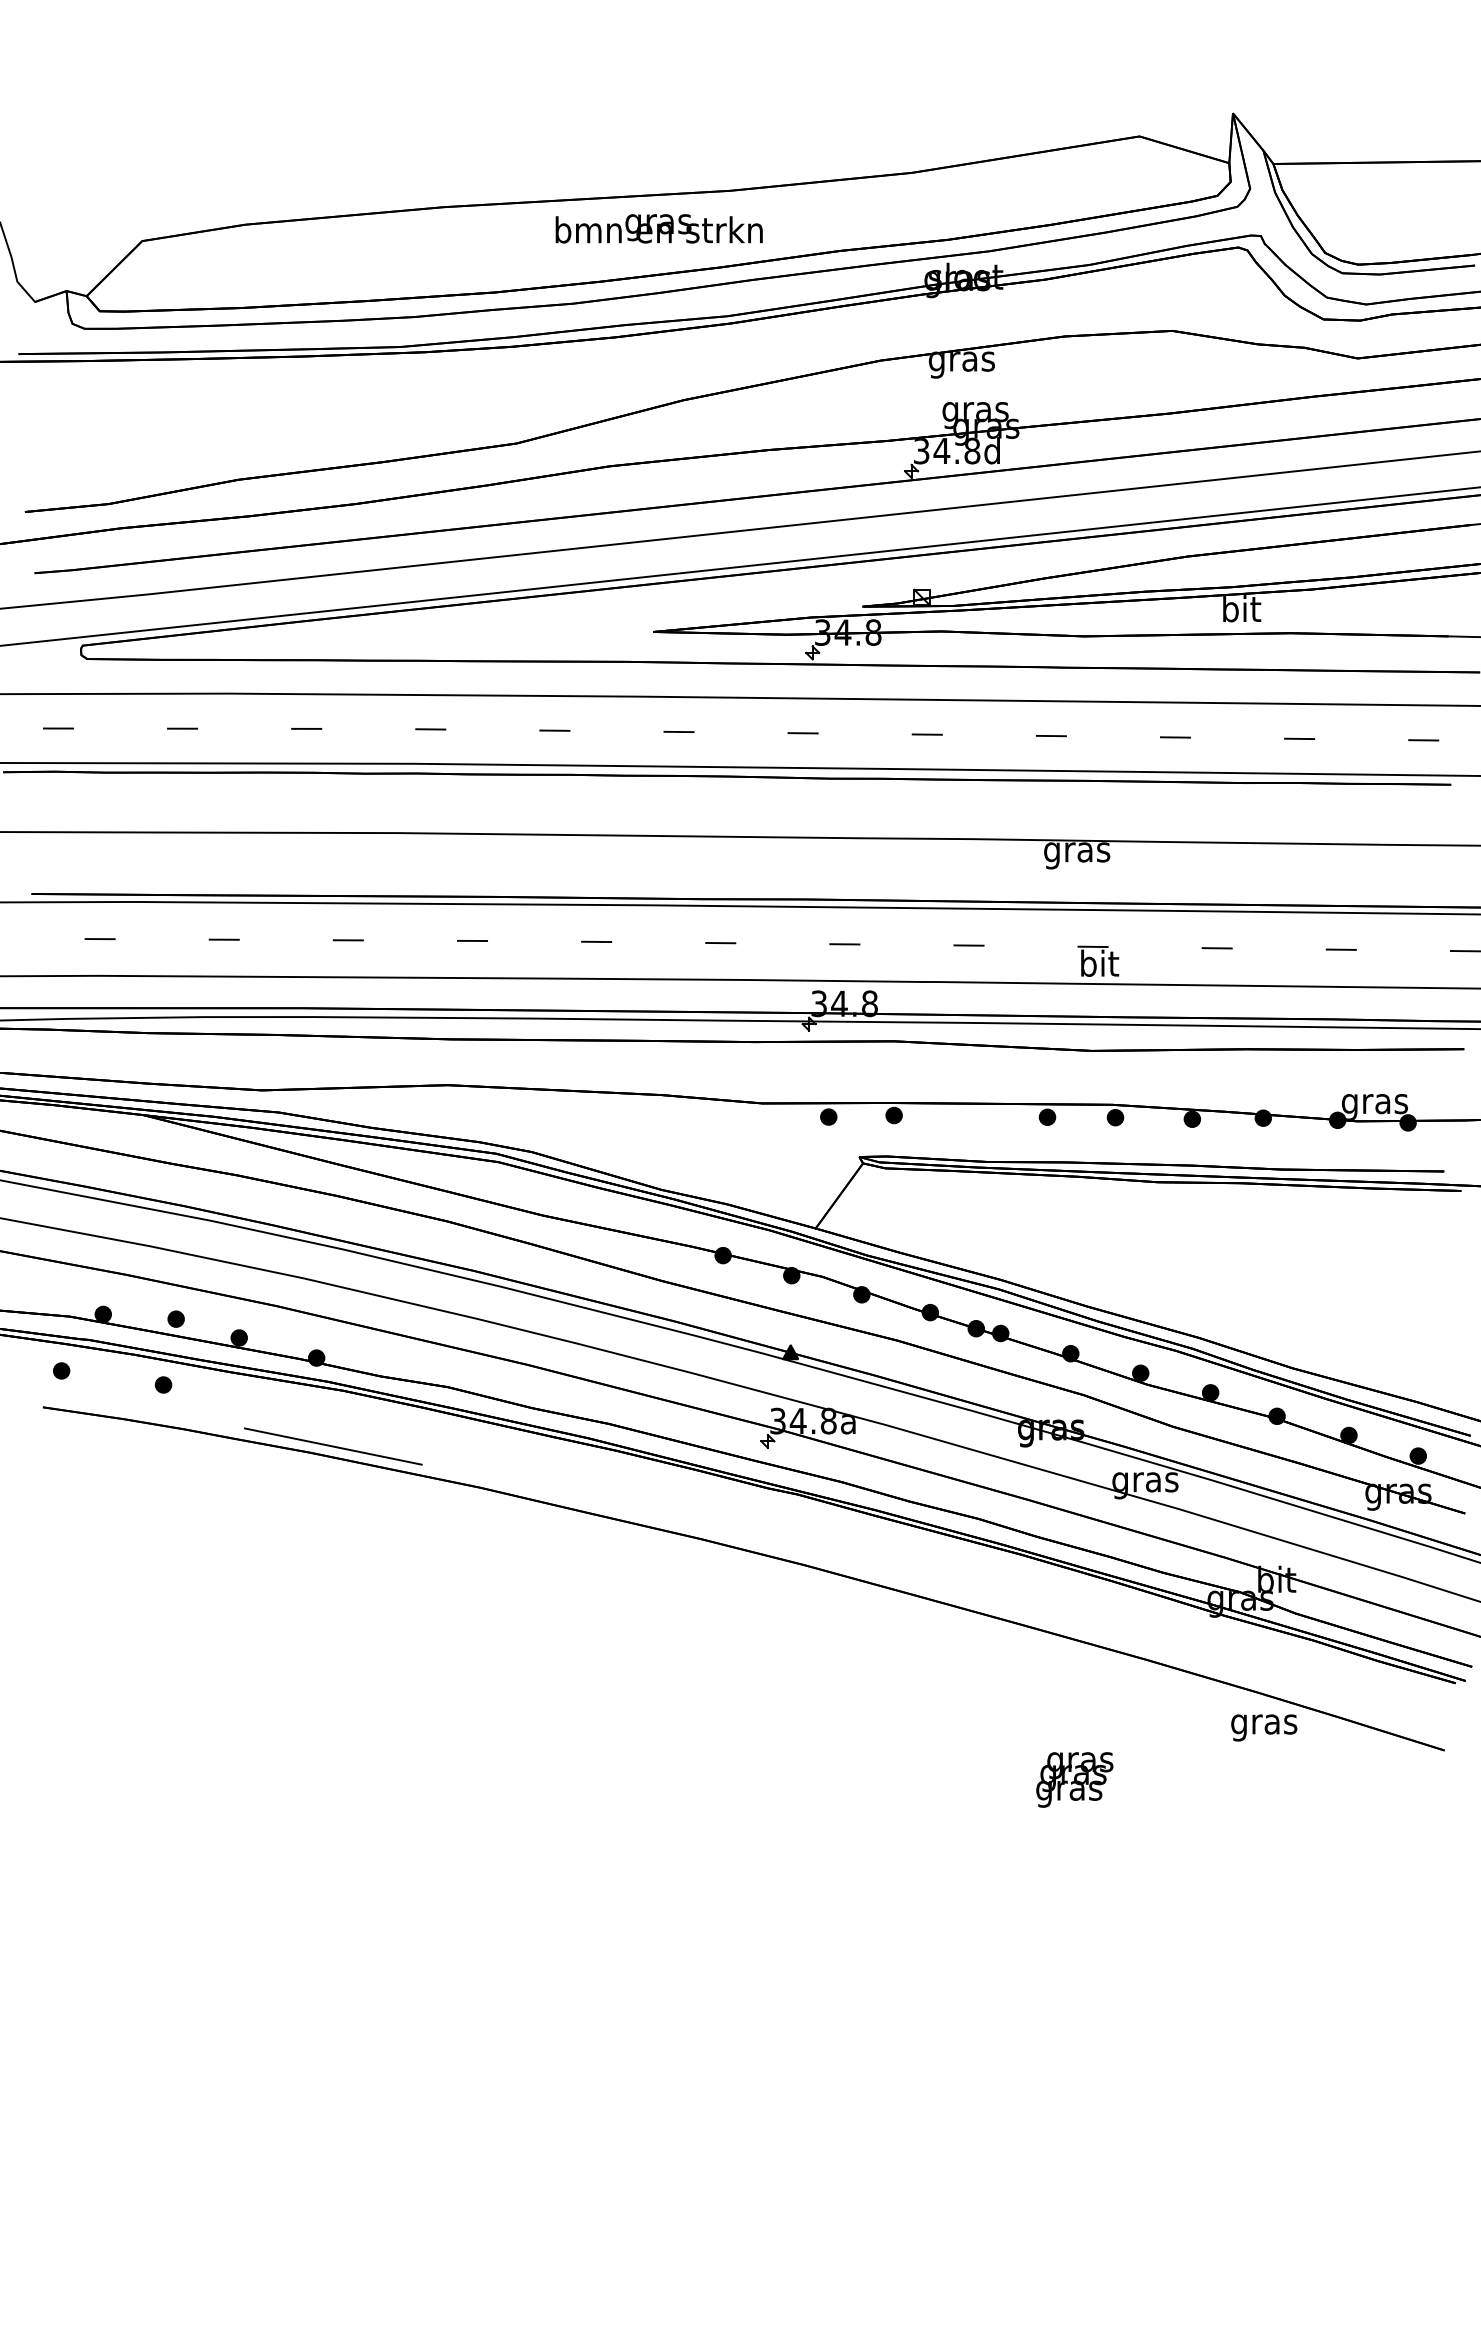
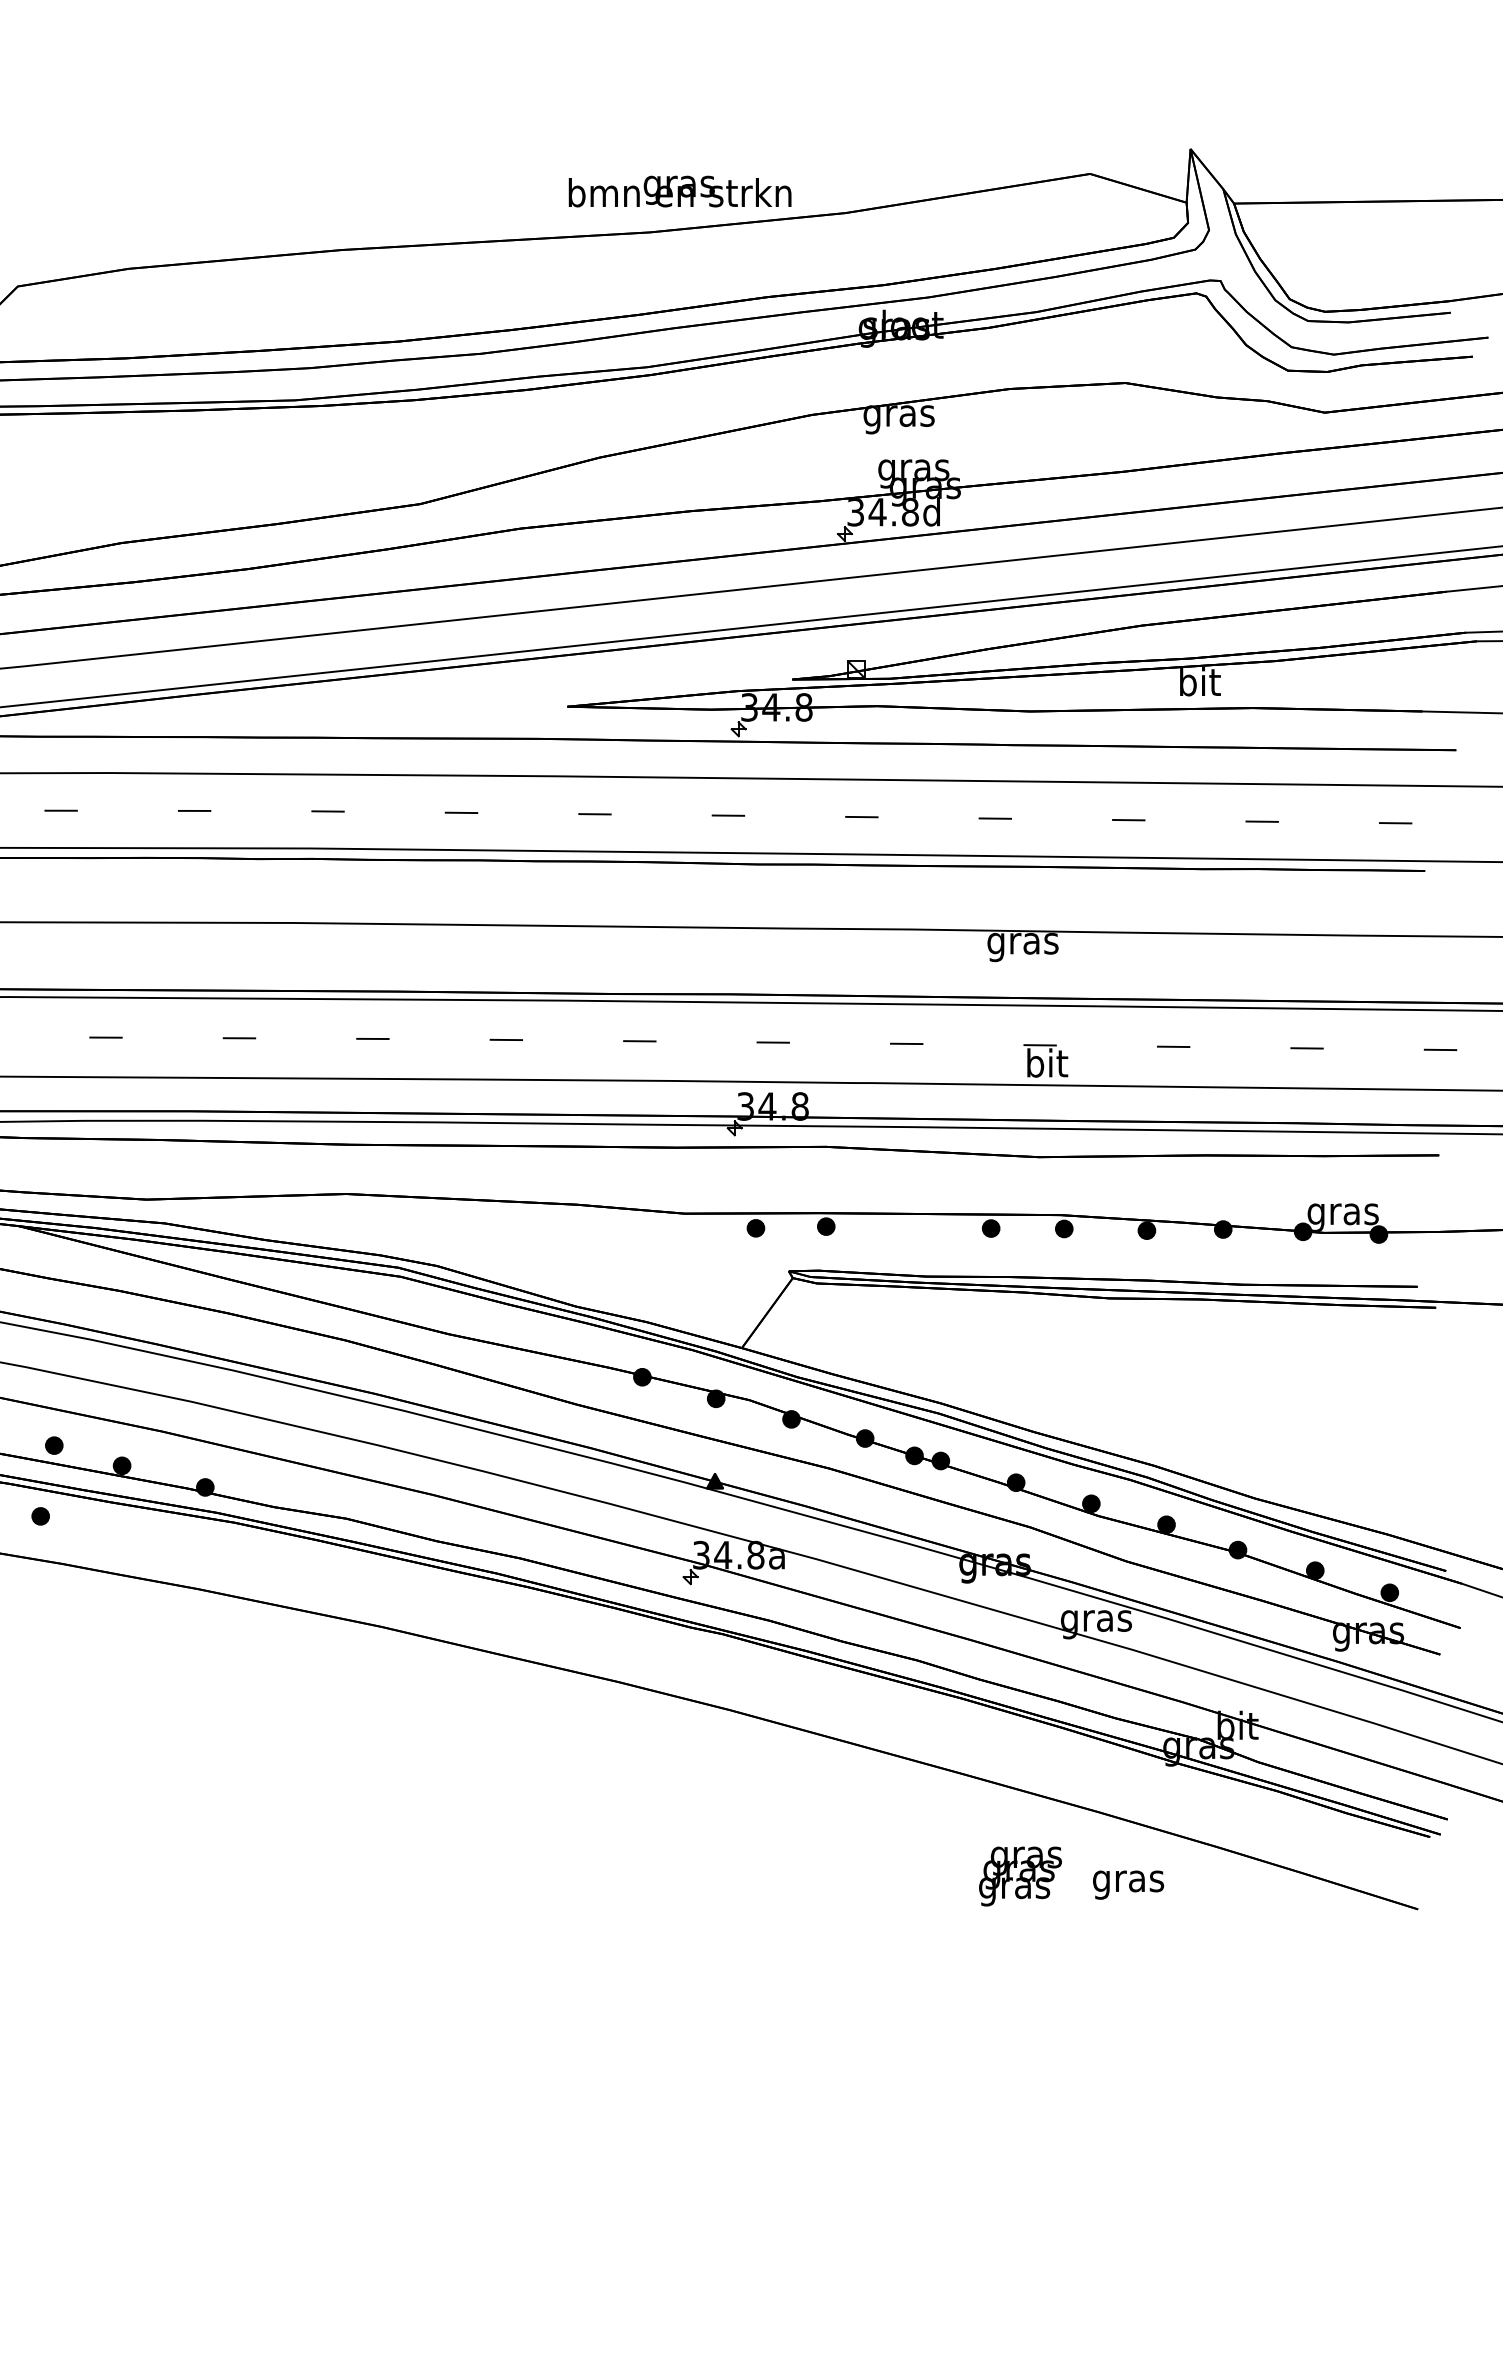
text: (658, 228) -> (679, 191), moved
line: (332, 1446) -> (222, 1582), removed
text: (1264, 1727) -> (1128, 1884), moved
text: (1074, 1779) -> (1020, 1876), moved

